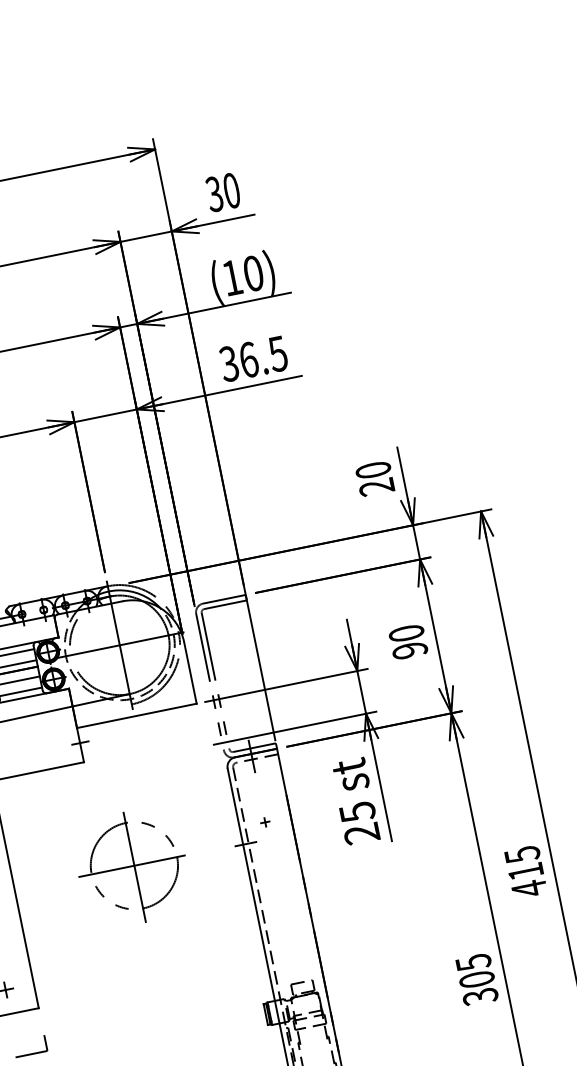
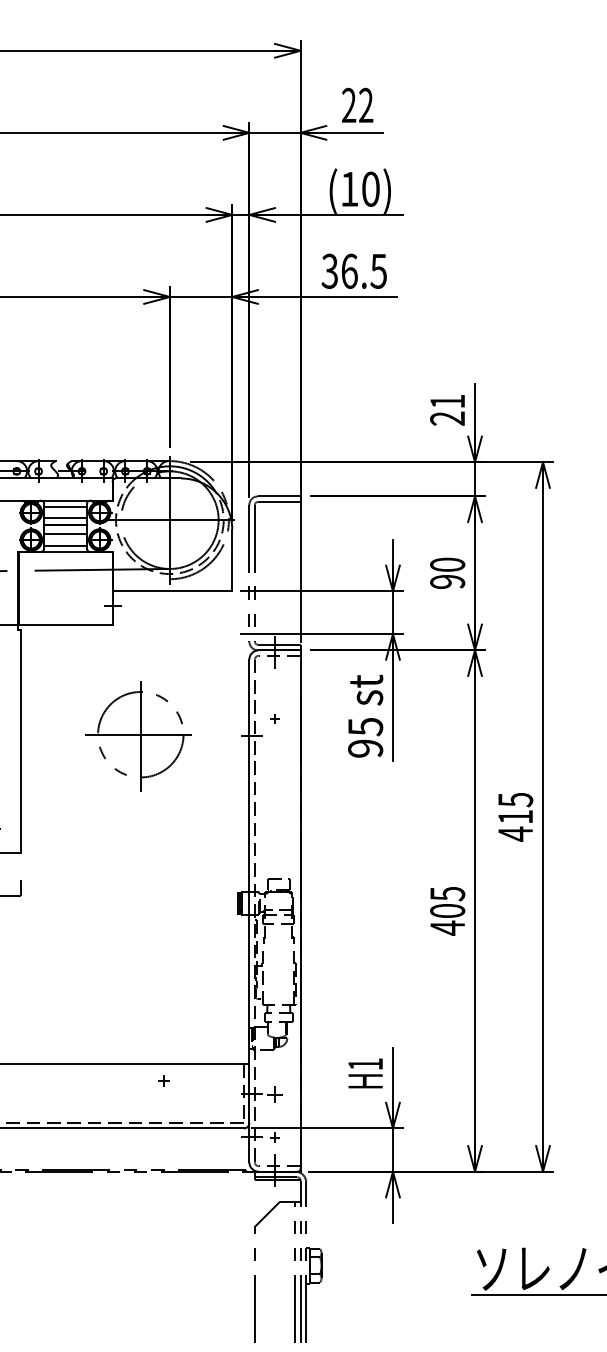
text: (223, 192) -> (357, 105), 30 -> 22
text: (373, 470) -> (447, 401), 20 -> 21
text: (361, 833) -> (365, 748), 25 -> 95
text: (480, 996) -> (447, 927), 305 -> 405

